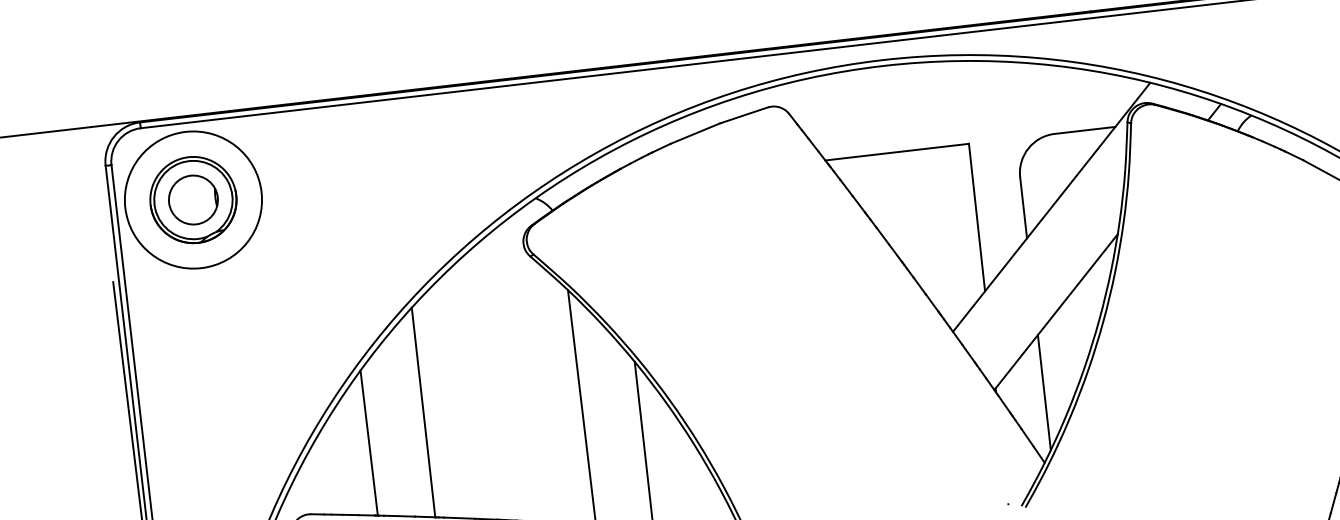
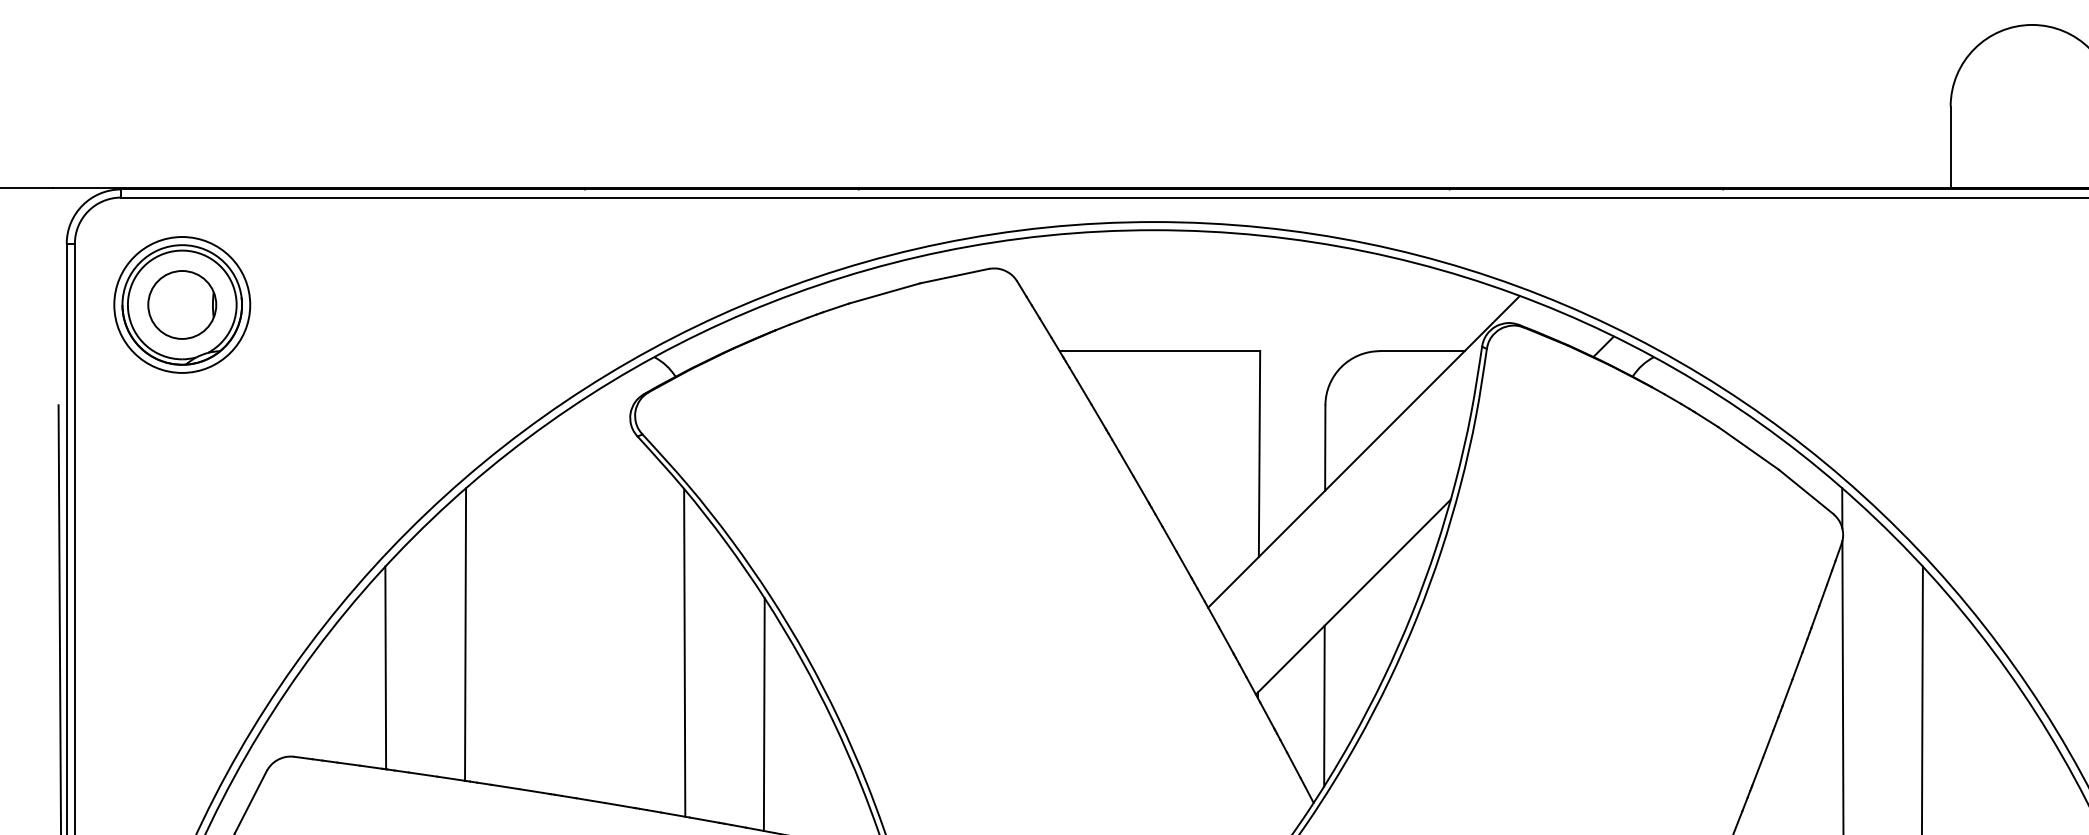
circle: (193, 199) -> (182, 304), size x0.71

